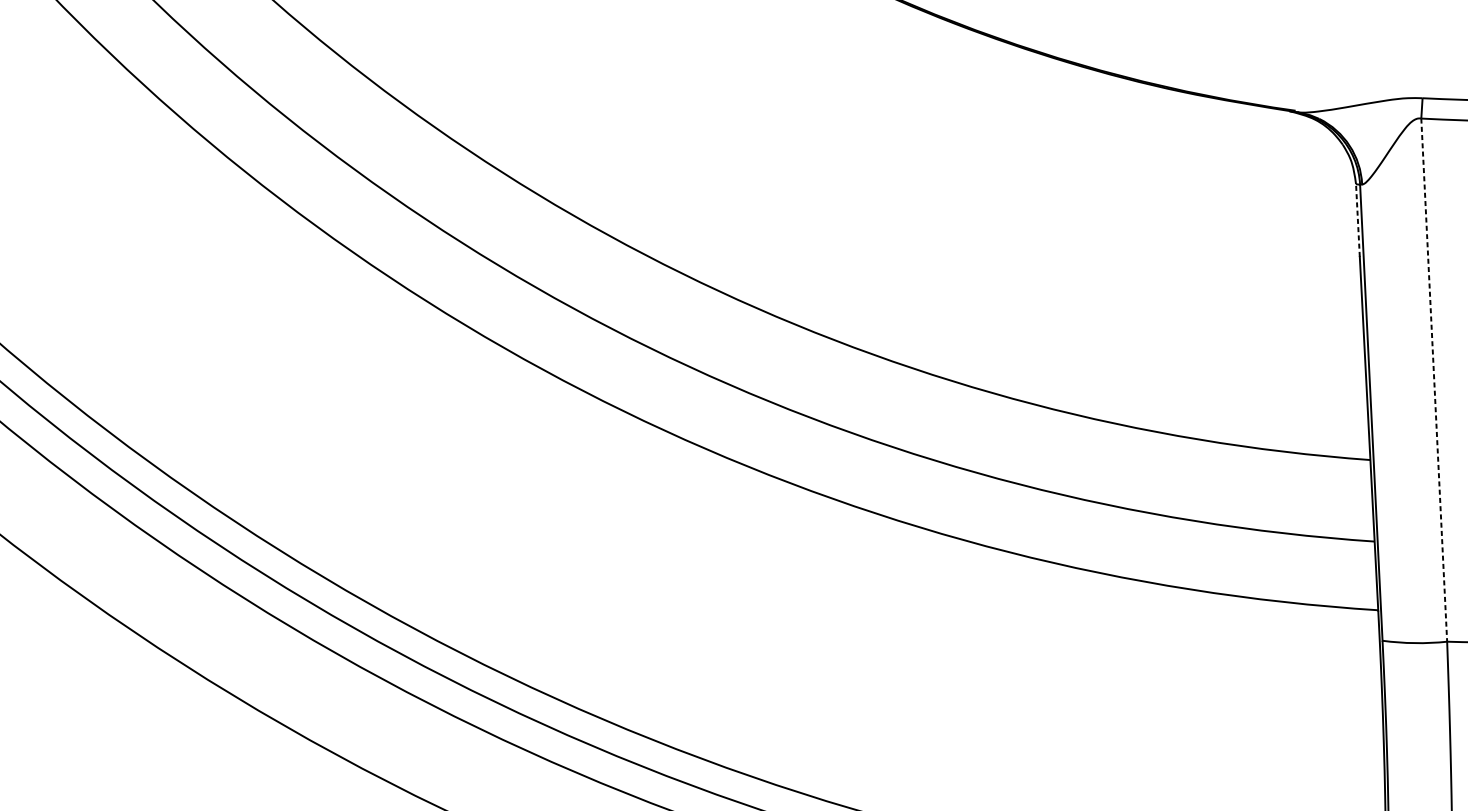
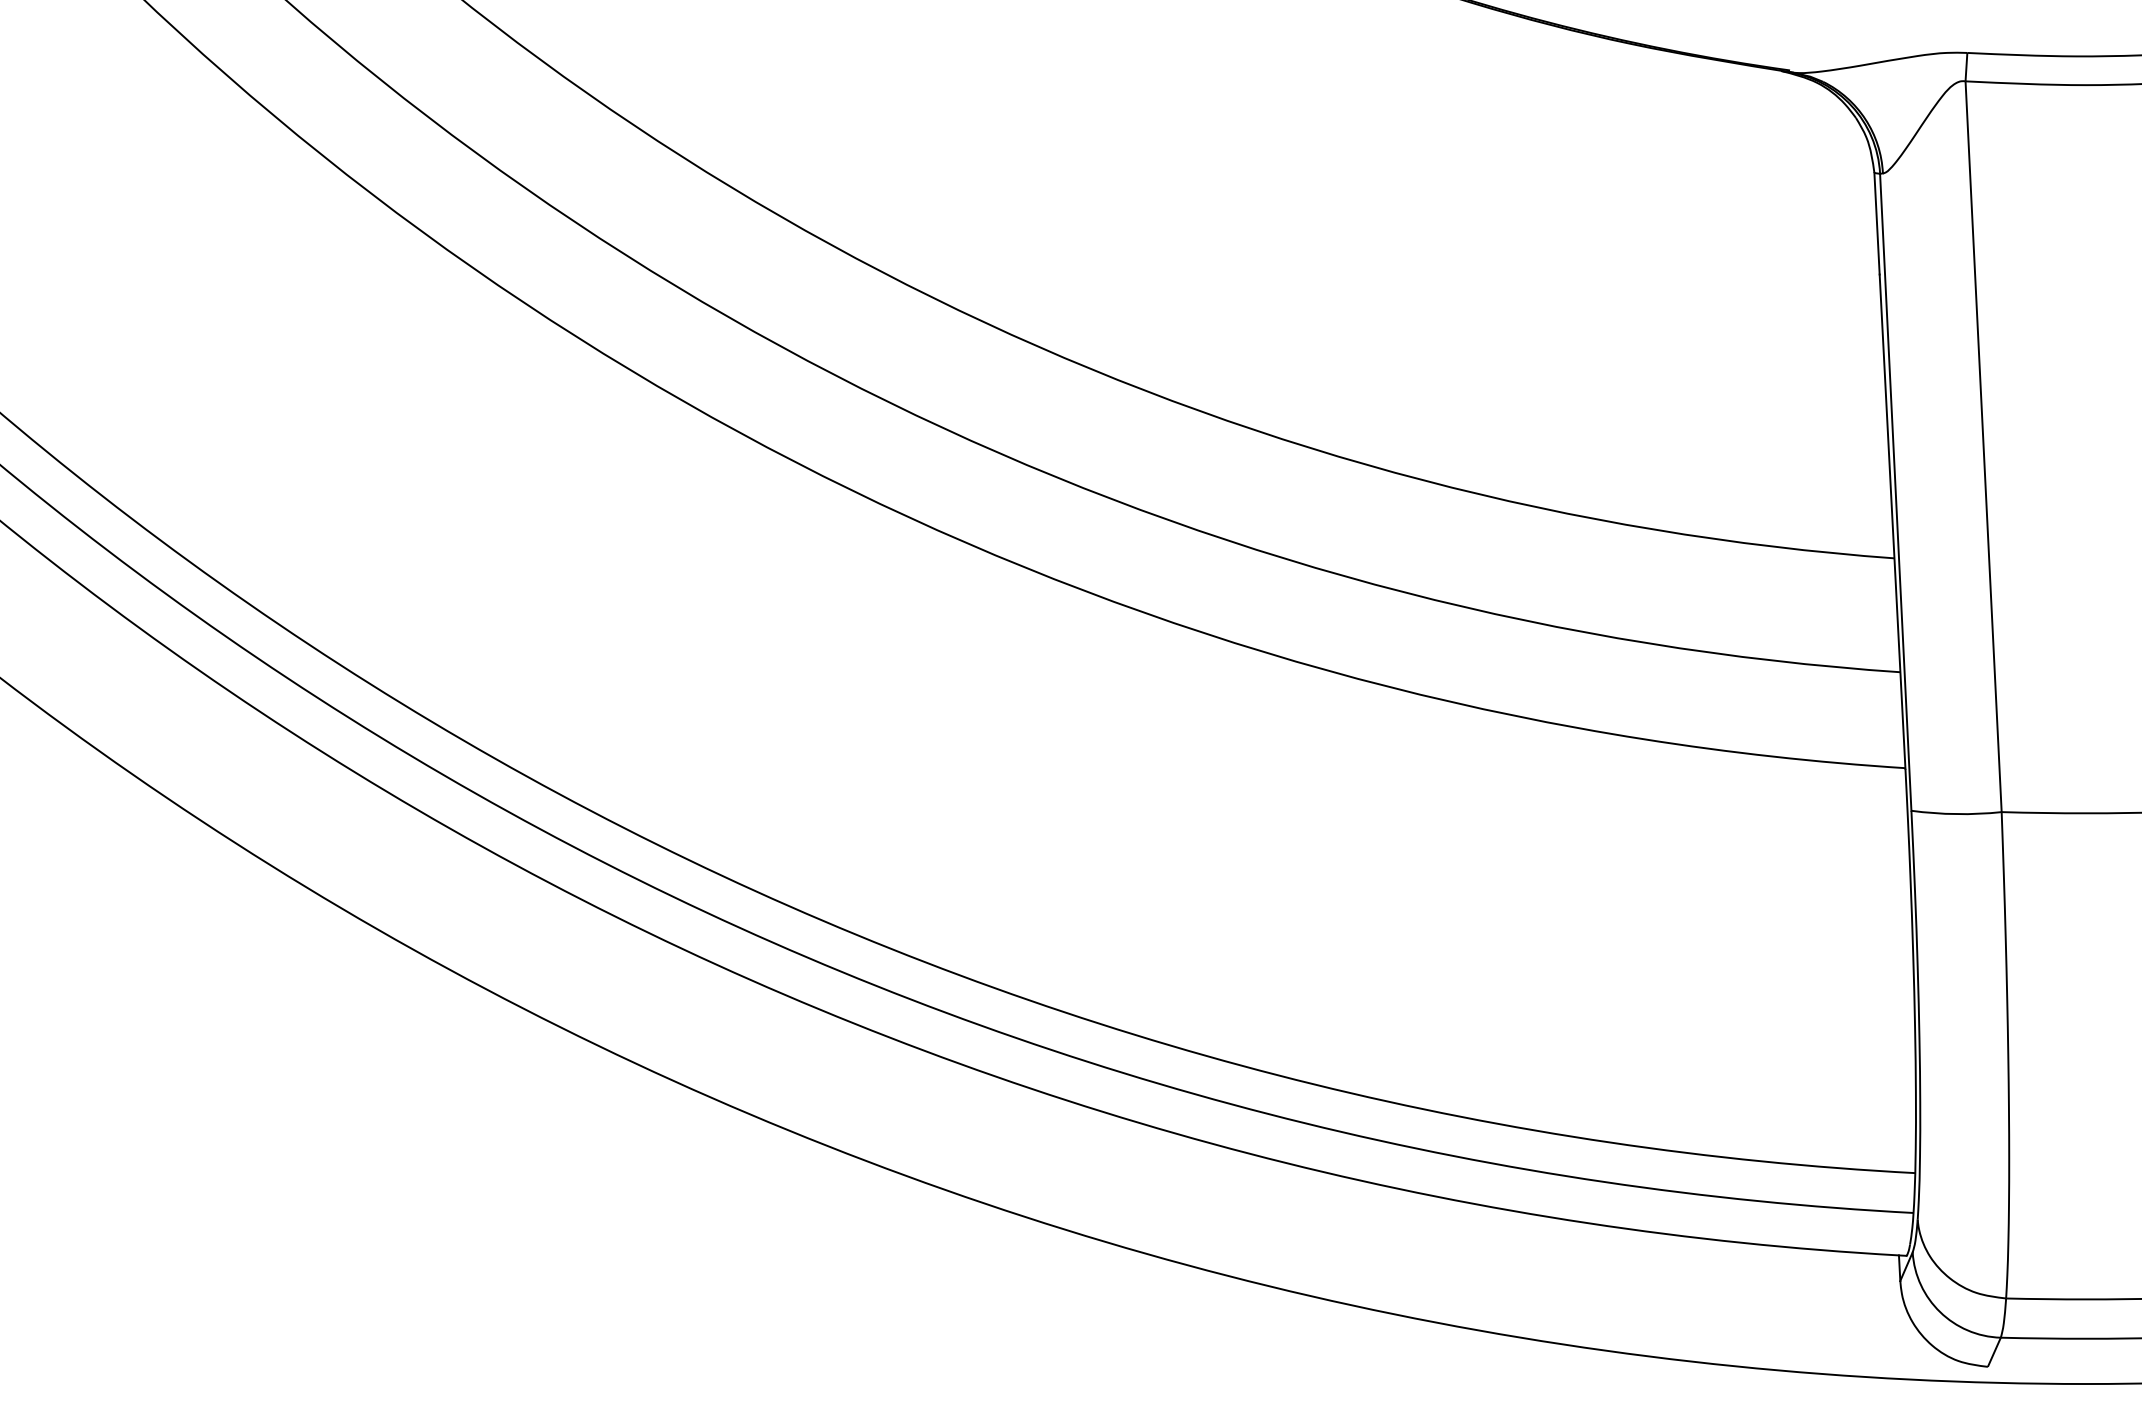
line: (1358, 220) -> (1877, 223), dashed -> solid
line: (1434, 379) -> (1983, 445), dashed -> solid

